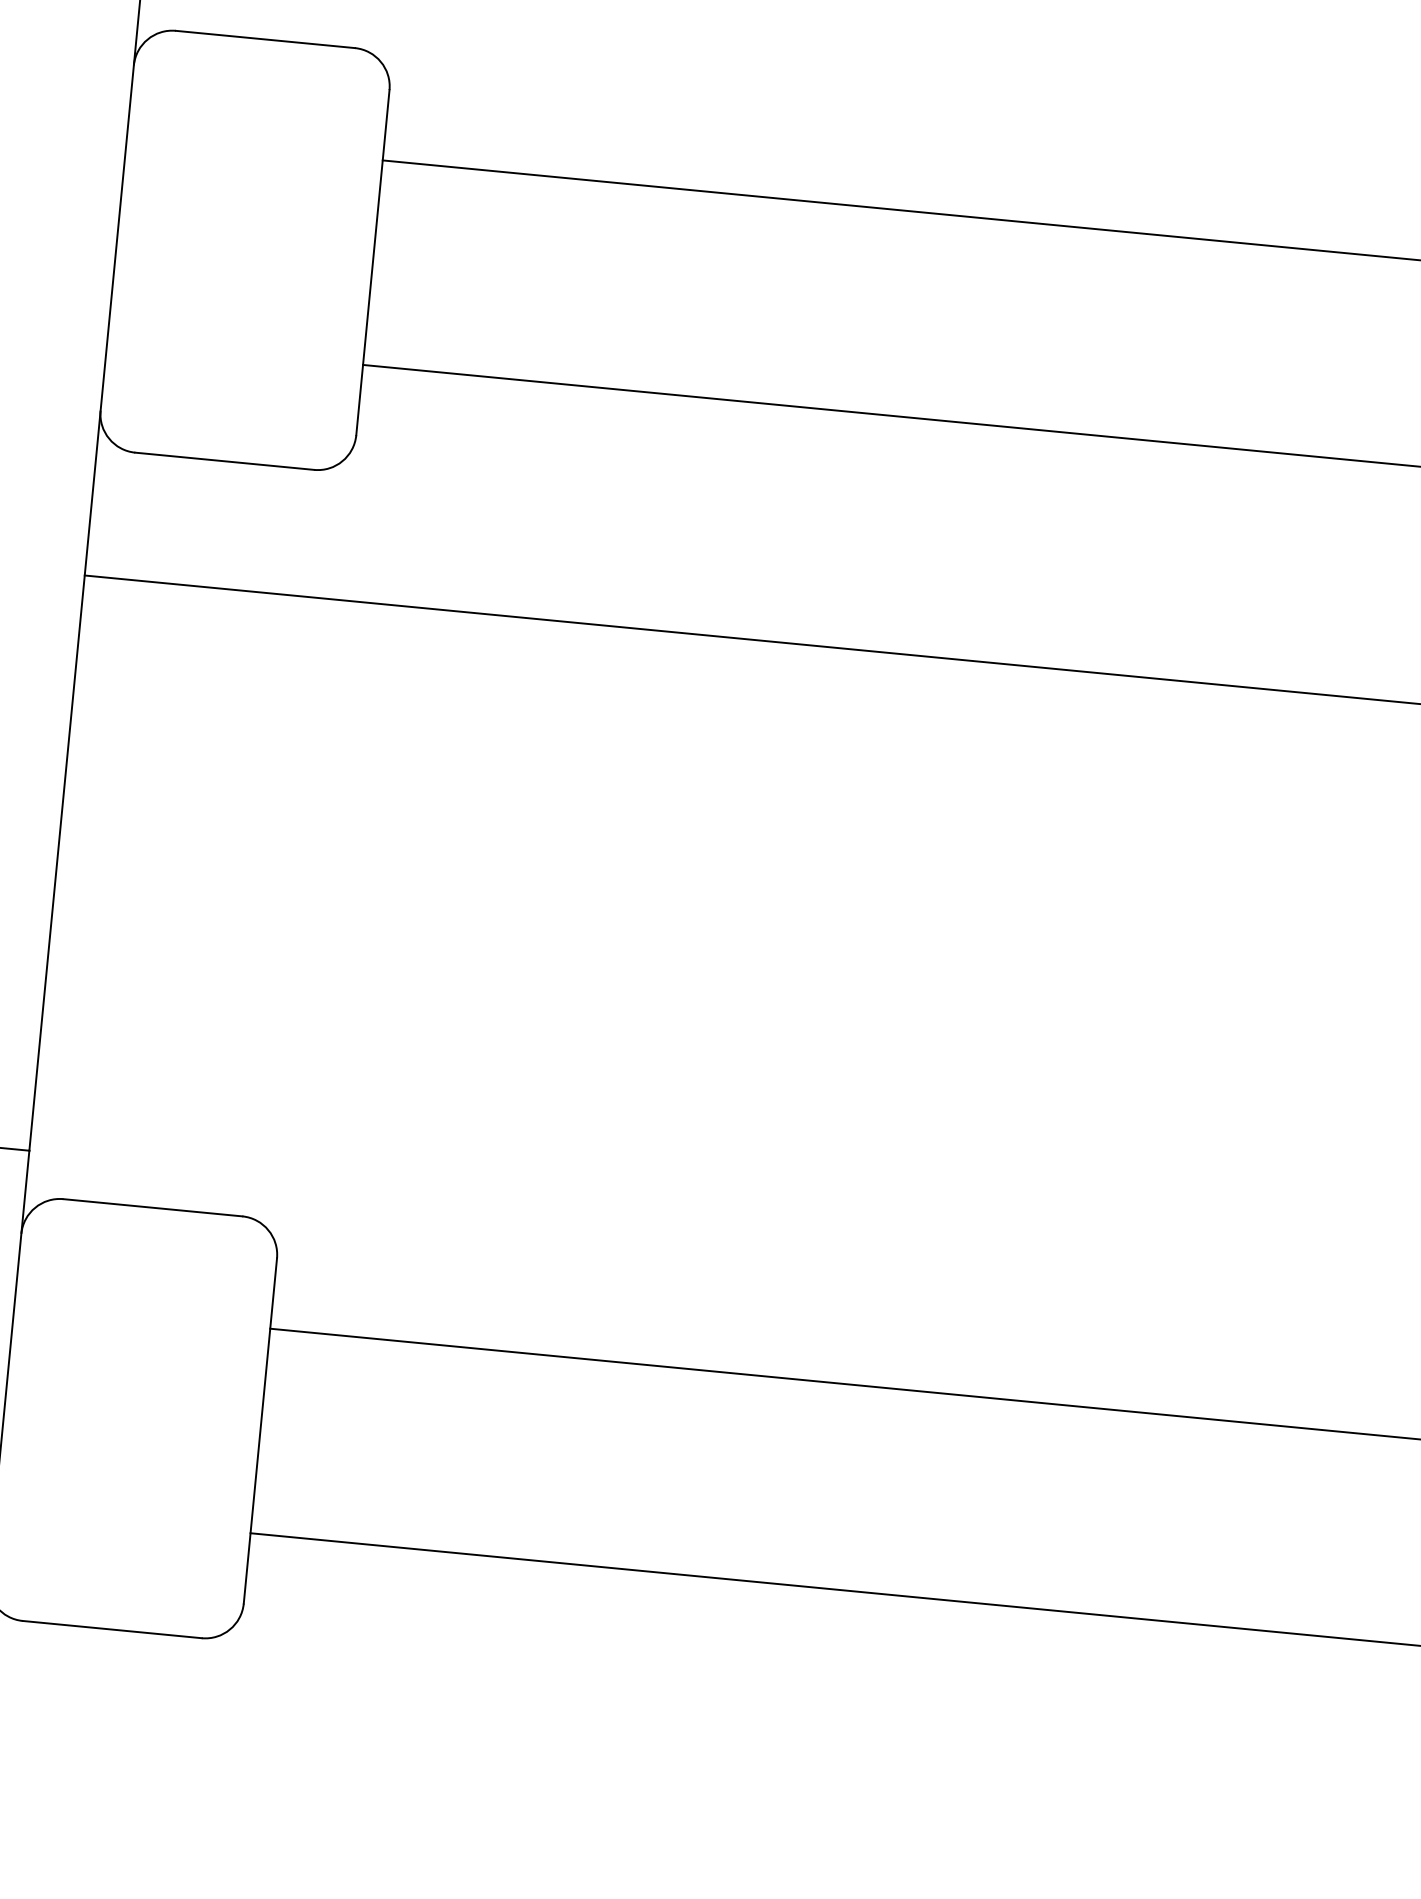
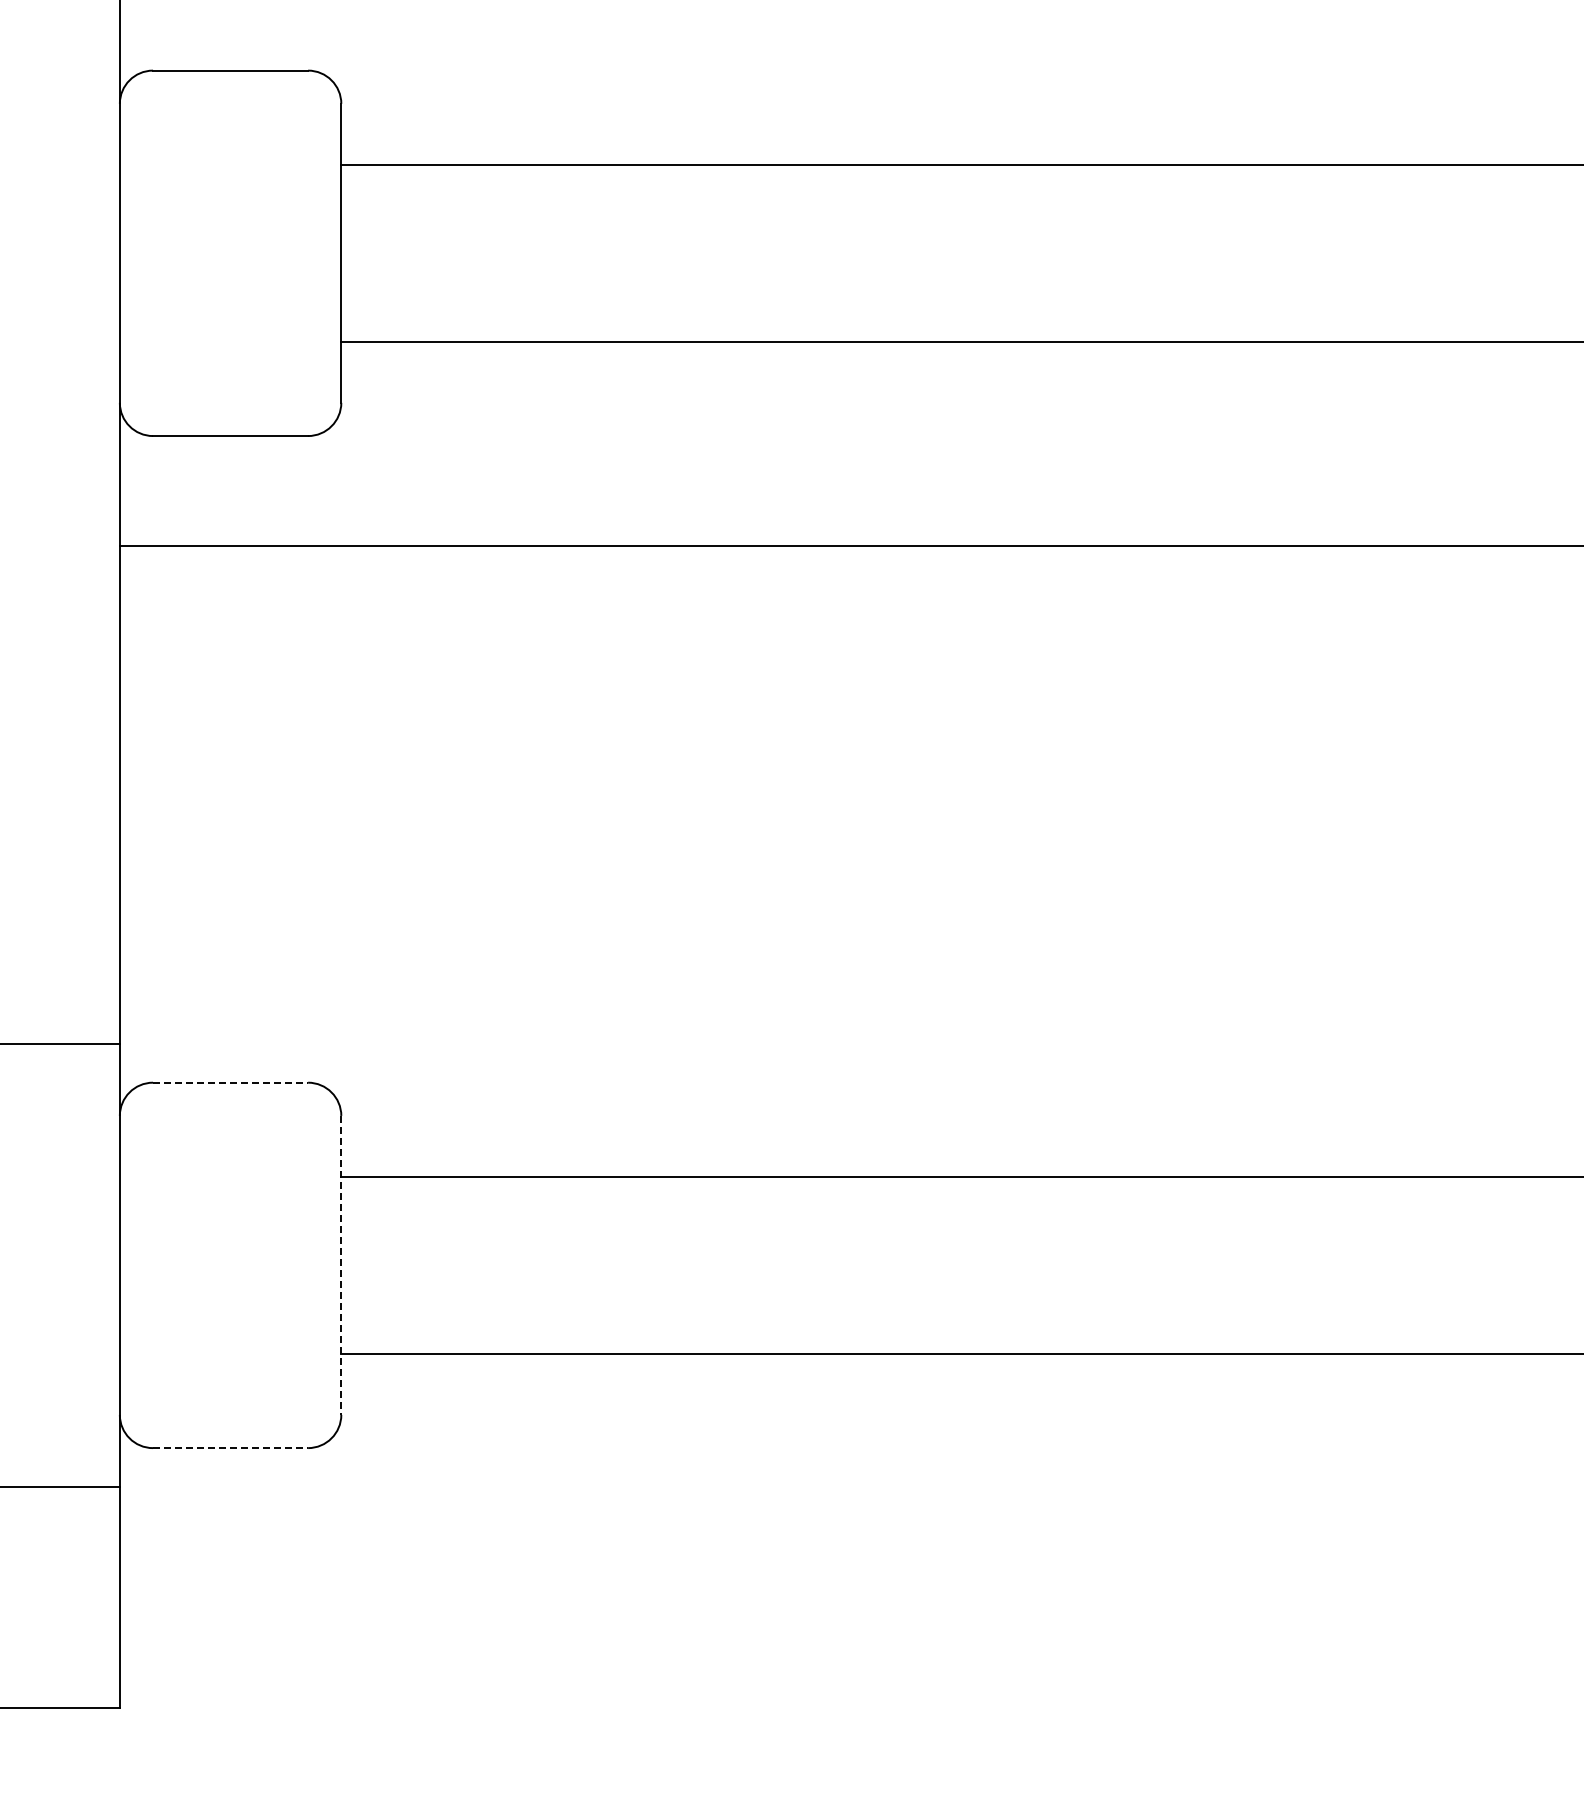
line: (152, 1207) -> (230, 1082), solid -> dashed
line: (260, 1431) -> (341, 1265), solid -> dashed
line: (112, 1630) -> (230, 1448), solid -> dashed

